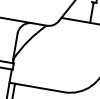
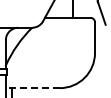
line: (37, 87) -> (33, 88), solid -> dashed

